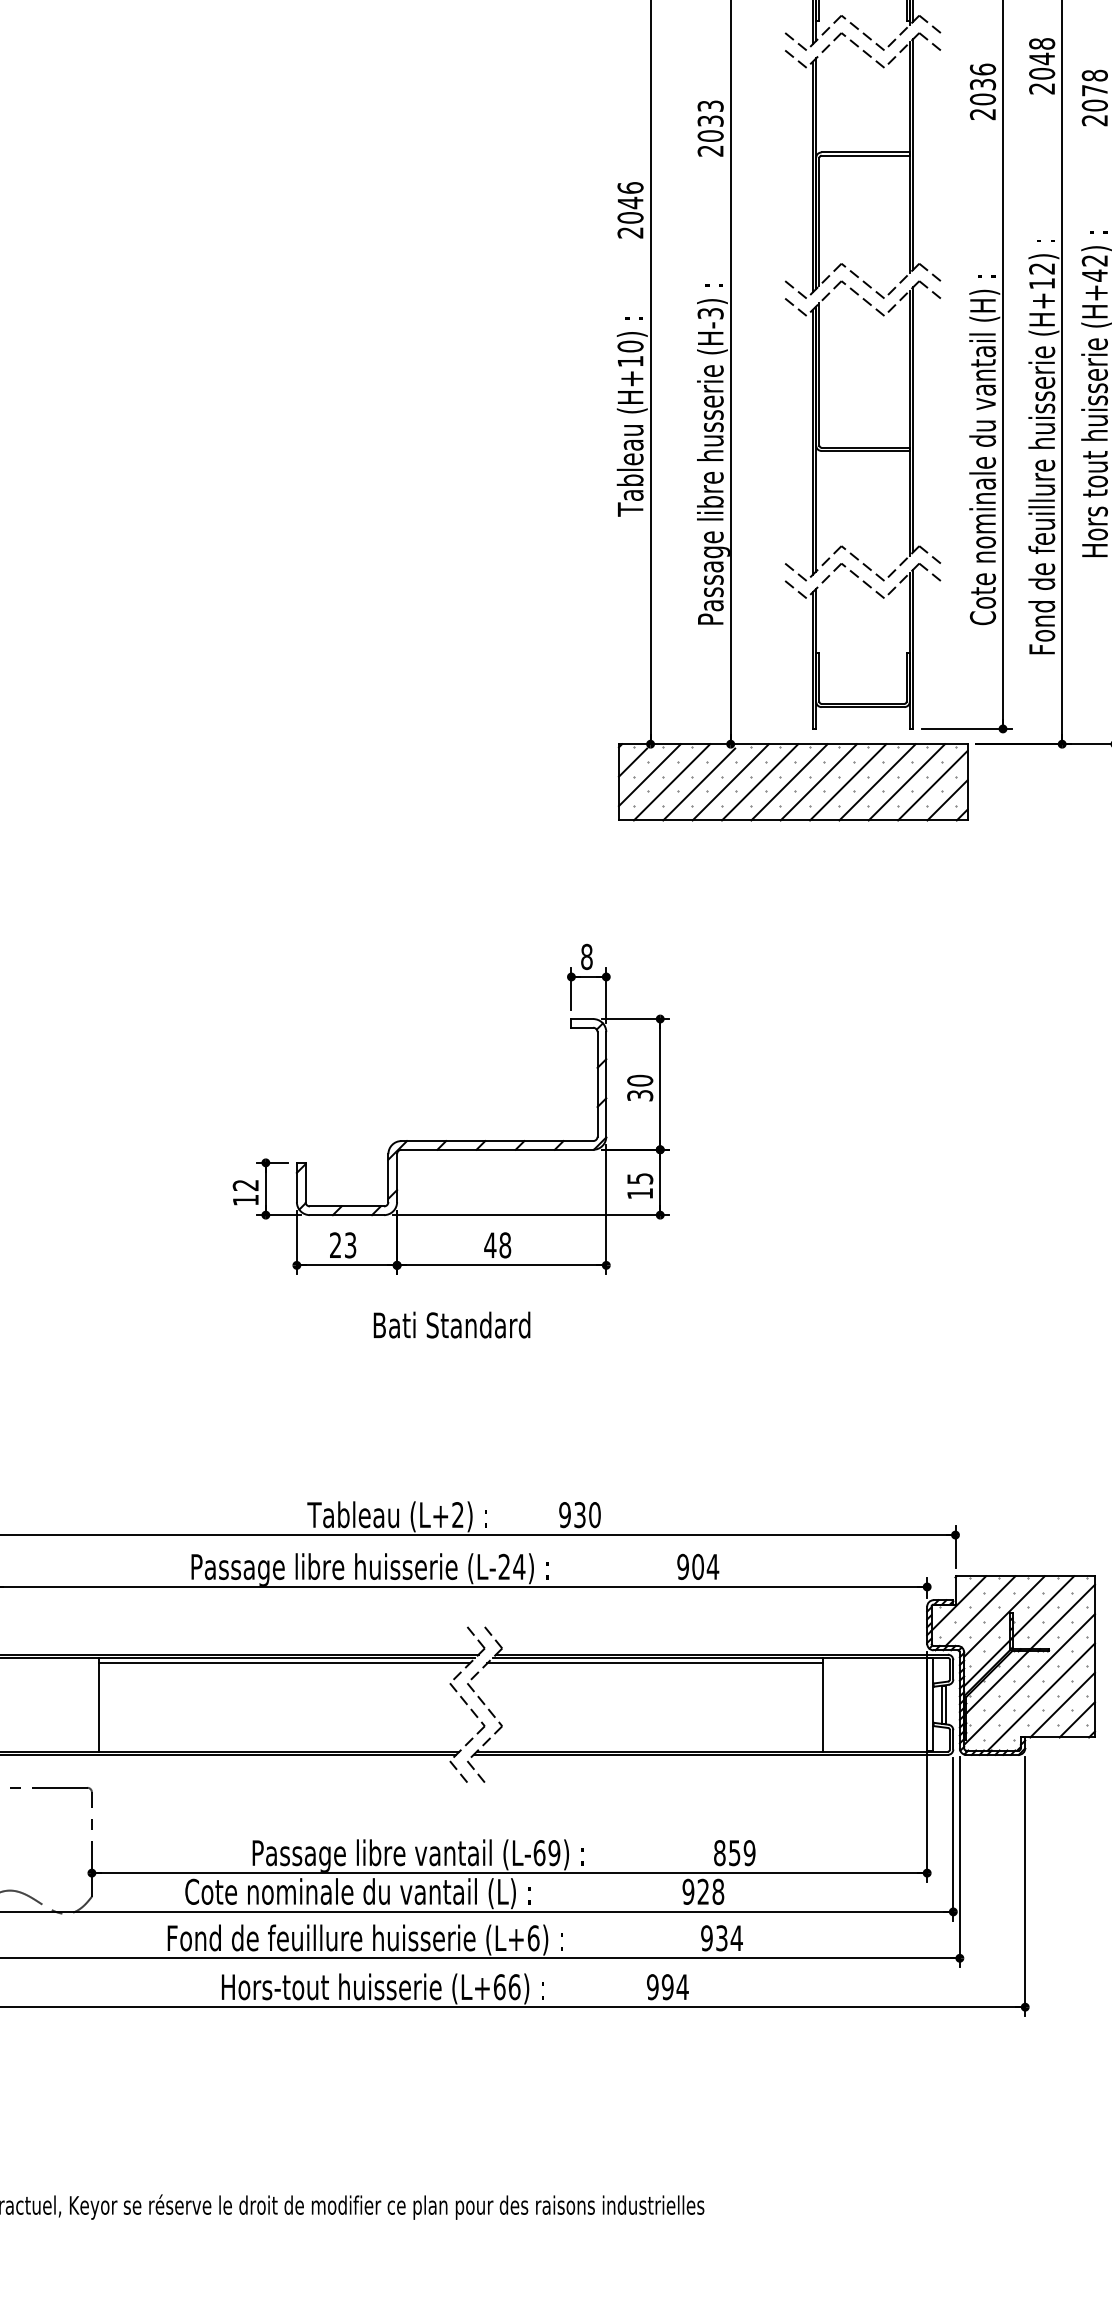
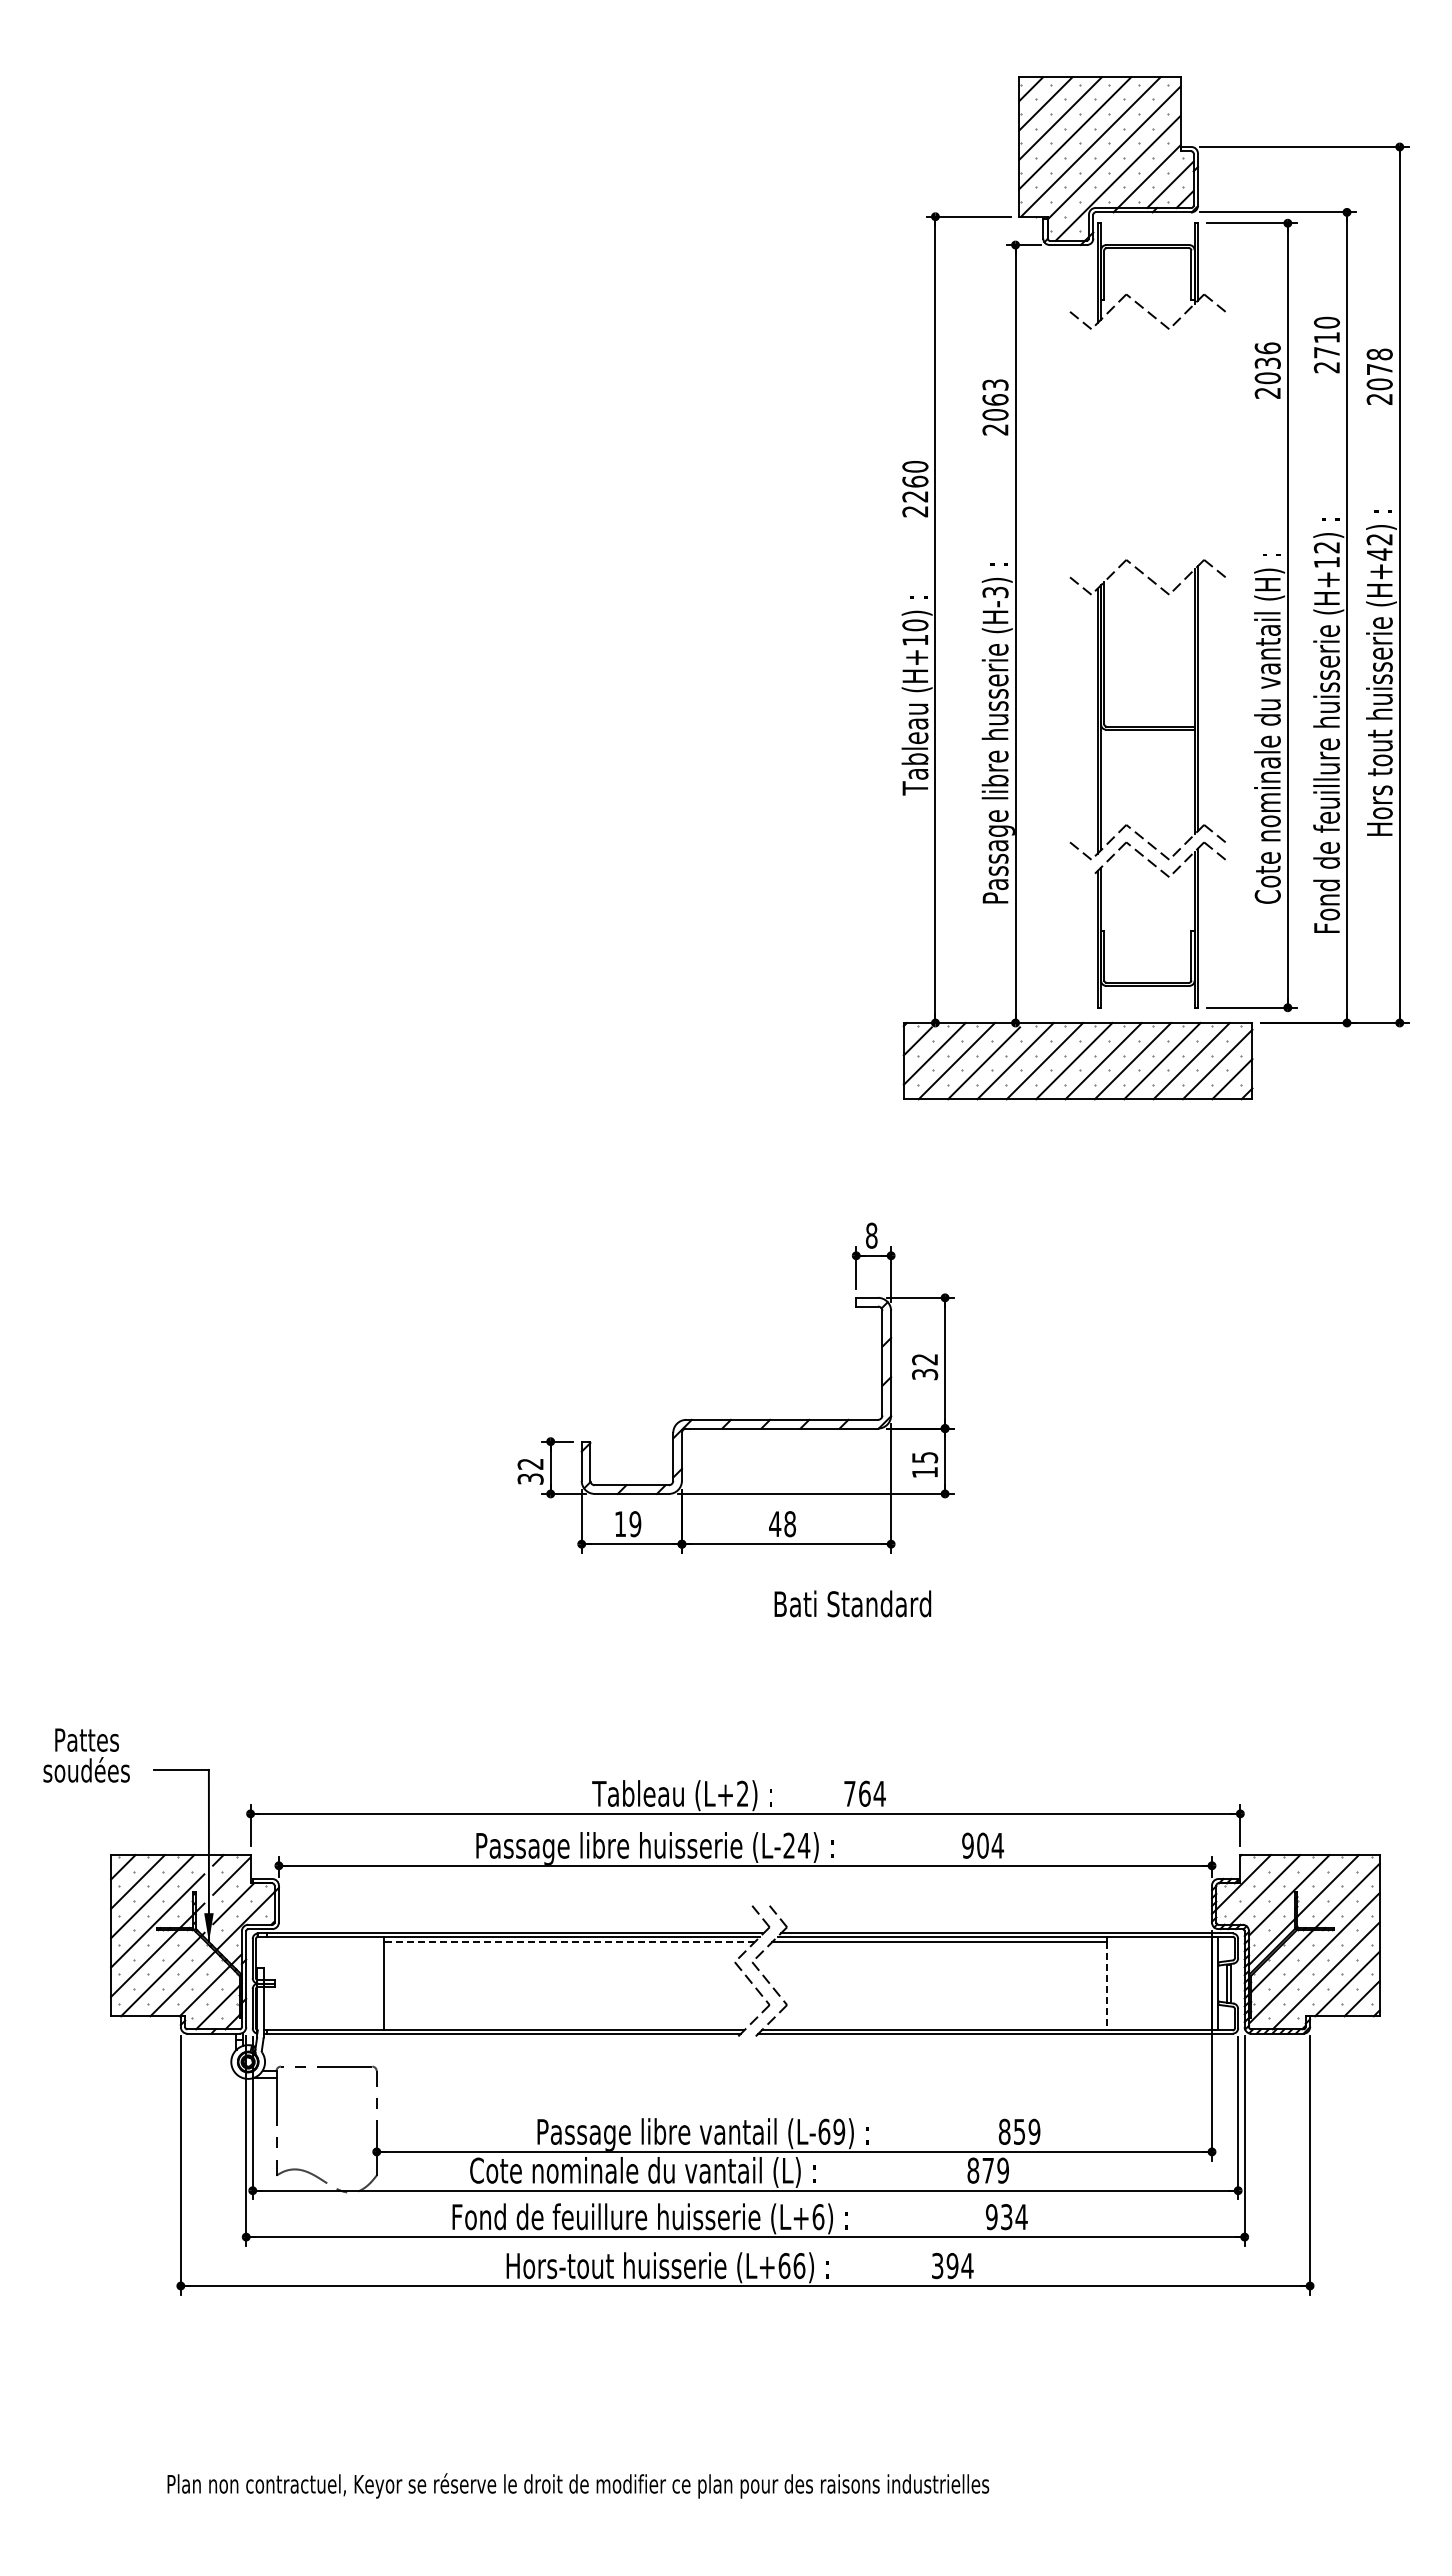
text: (1041, 58) -> (1326, 337), 2048 -> 2710
text: (710, 120) -> (995, 399), 2033 -> 2063
part: (862, 156) -> (1147, 435), removed
text: (630, 202) -> (915, 481), 2046 -> 2260
line: (795, 589) -> (1080, 868), removed
text: (640, 1080) -> (925, 1359), 30 -> 32
text: (245, 1199) -> (530, 1478), 12 -> 32
text: (342, 1245) -> (627, 1524), 23 -> 19
text: (451, 1324) -> (852, 1603), moved
text: (579, 1514) -> (864, 1793), 930 -> 764
line: (284, 1663) -> (569, 1942), solid -> dashed
line: (822, 1707) -> (1107, 1986), solid -> dashed
line: (458, 1771) -> (743, 2050), removed
line: (475, 1771) -> (760, 2050), removed
text: (703, 1891) -> (988, 2170), 928 -> 879
text: (652, 1986) -> (937, 2265), 994 -> 394

